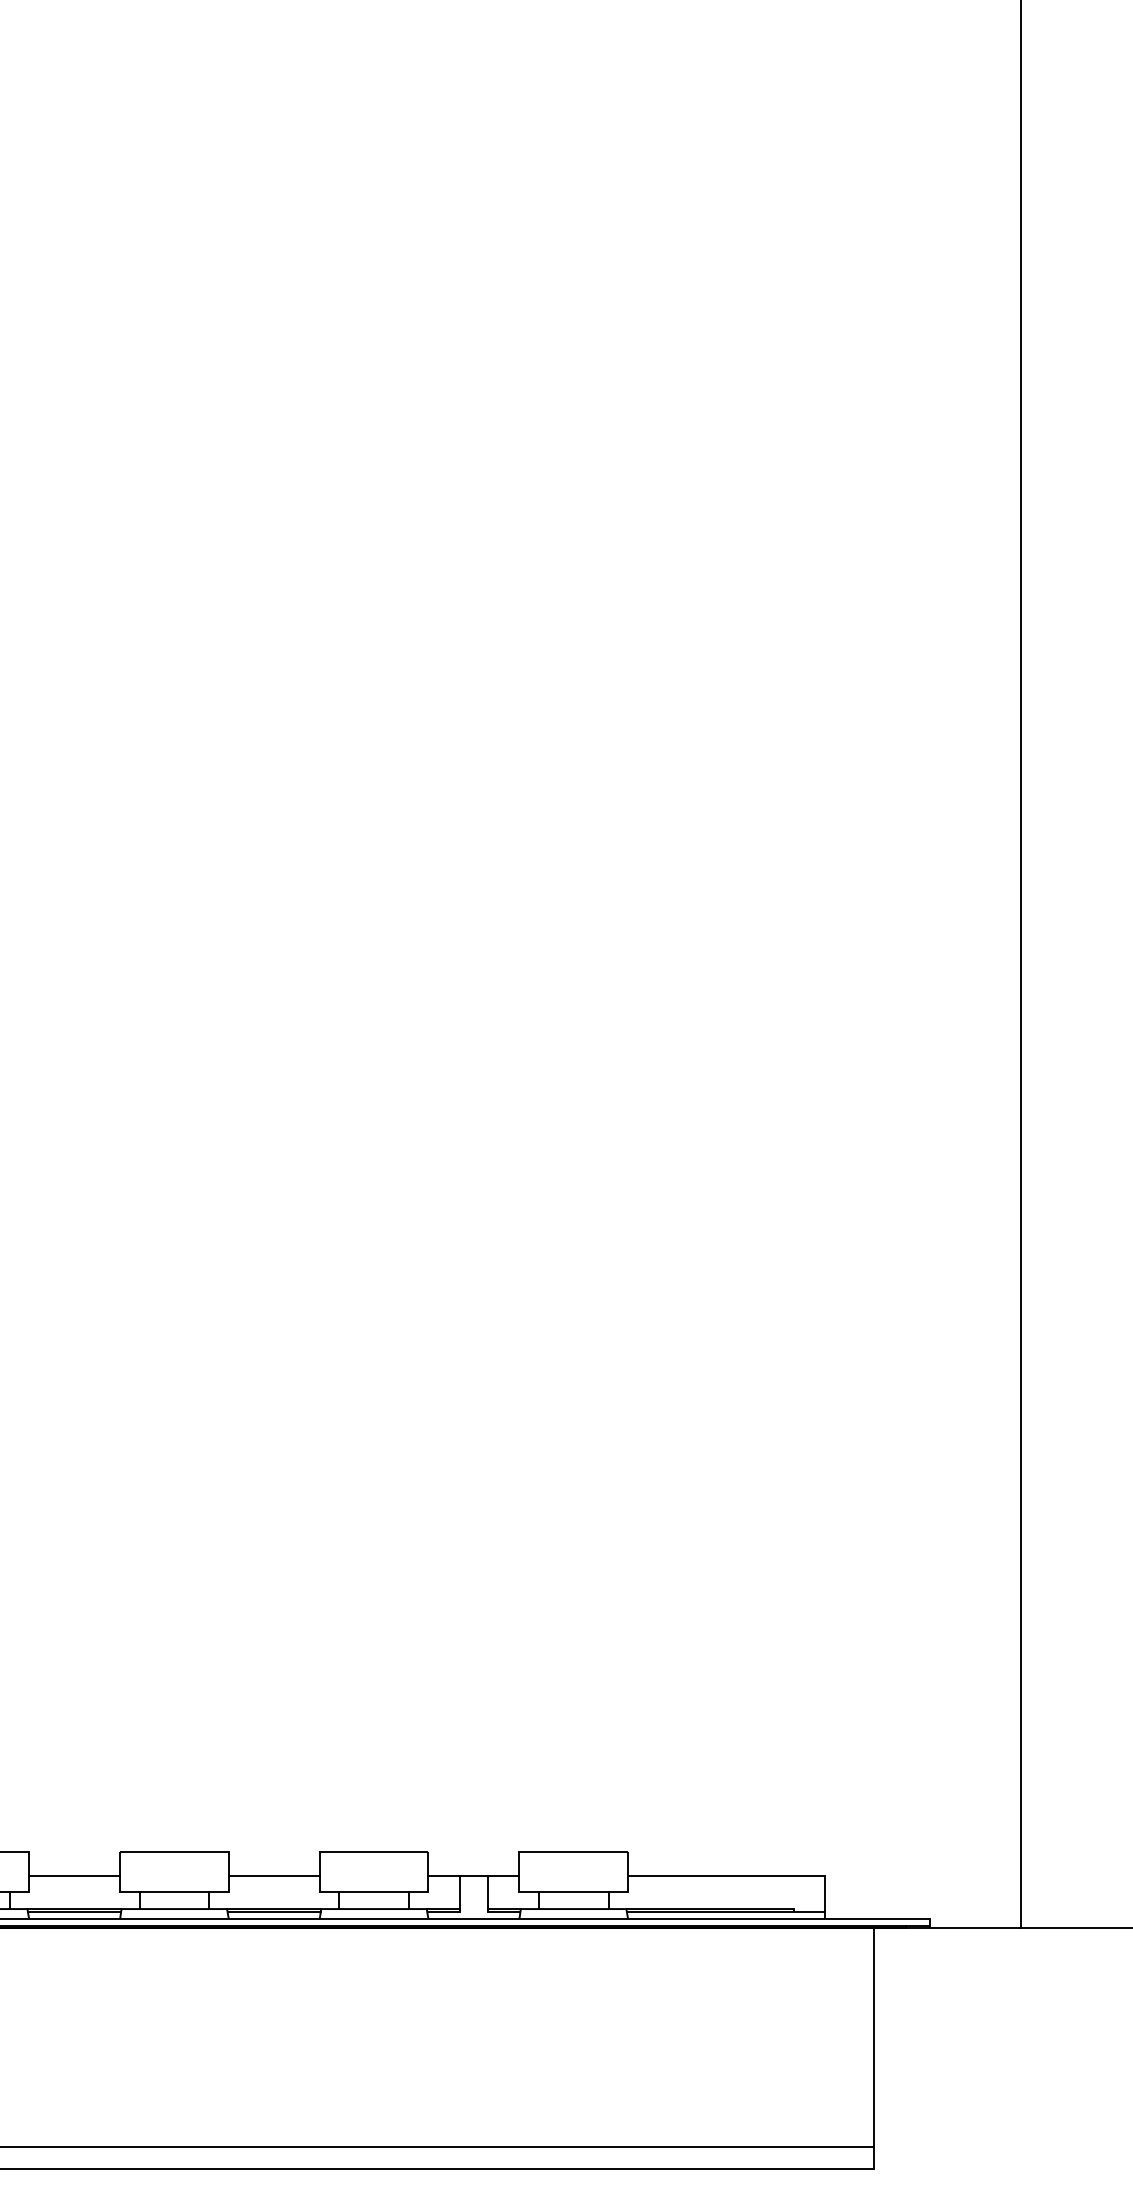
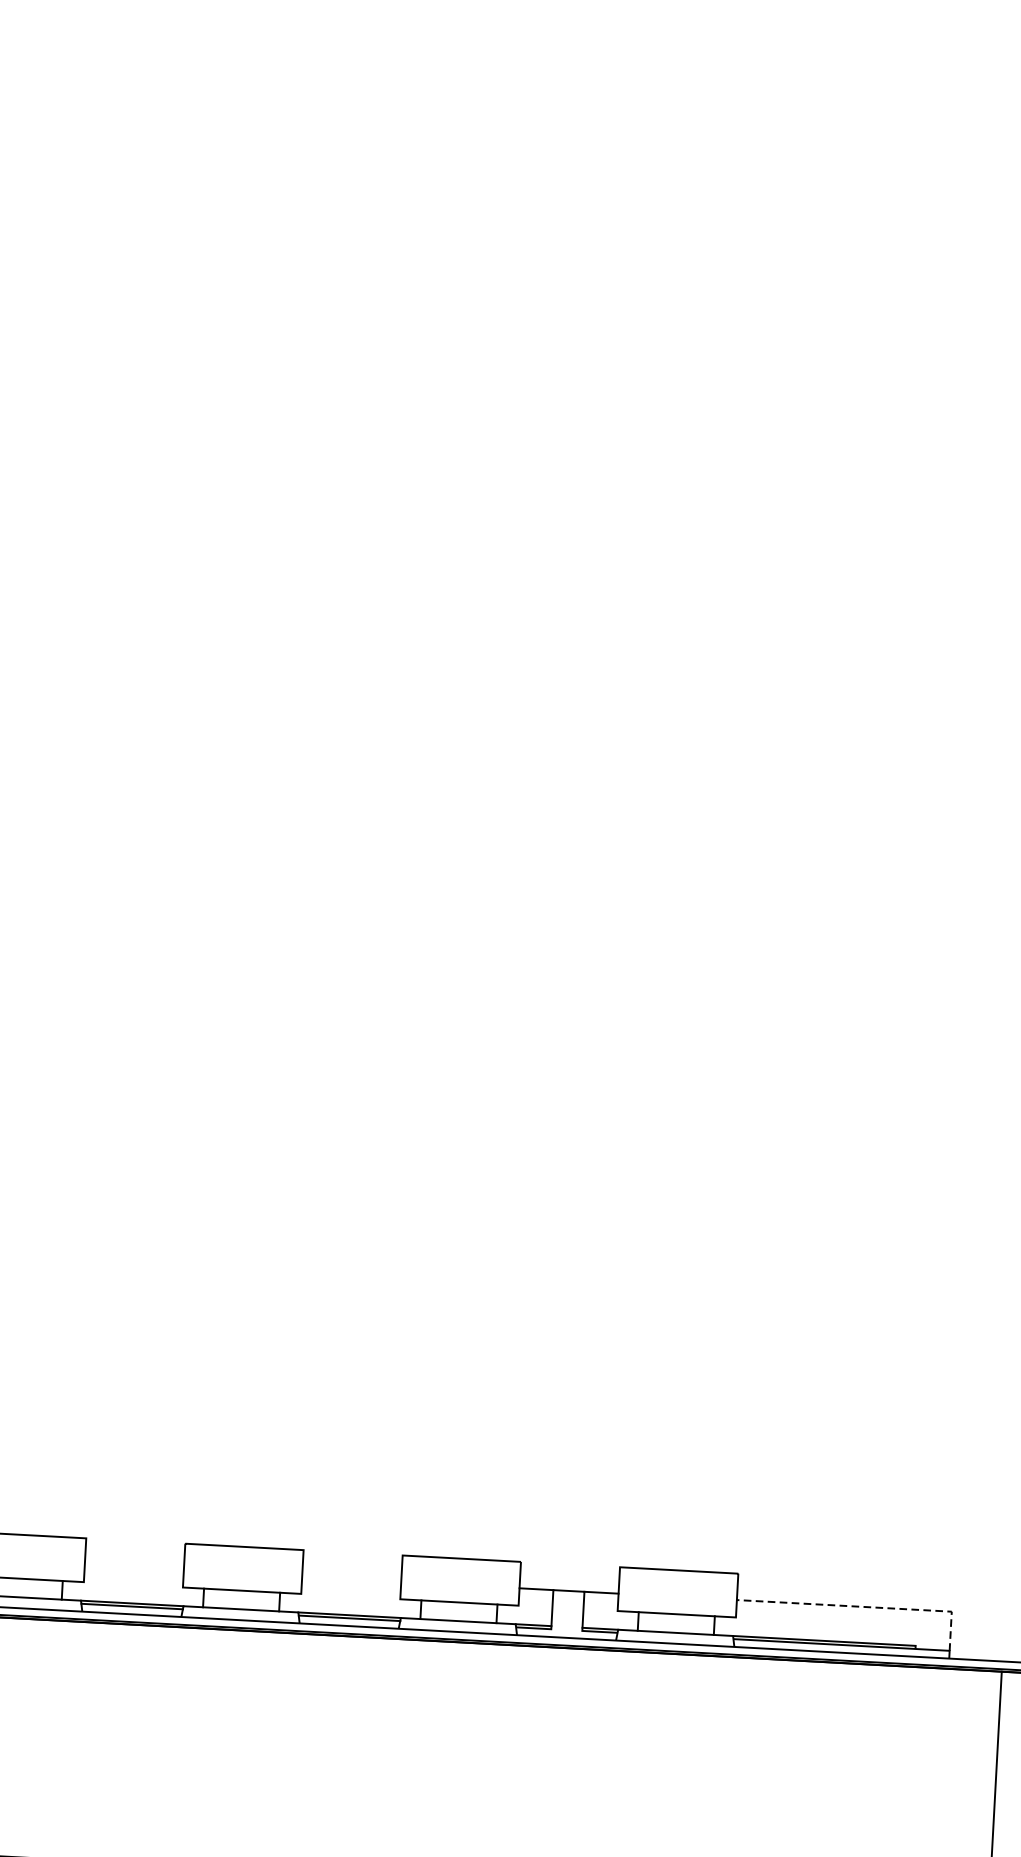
line: (74, 1875) -> (134, 1566), removed
line: (273, 1875) -> (350, 1578), removed
line: (744, 1875) -> (863, 1606), solid -> dashed

